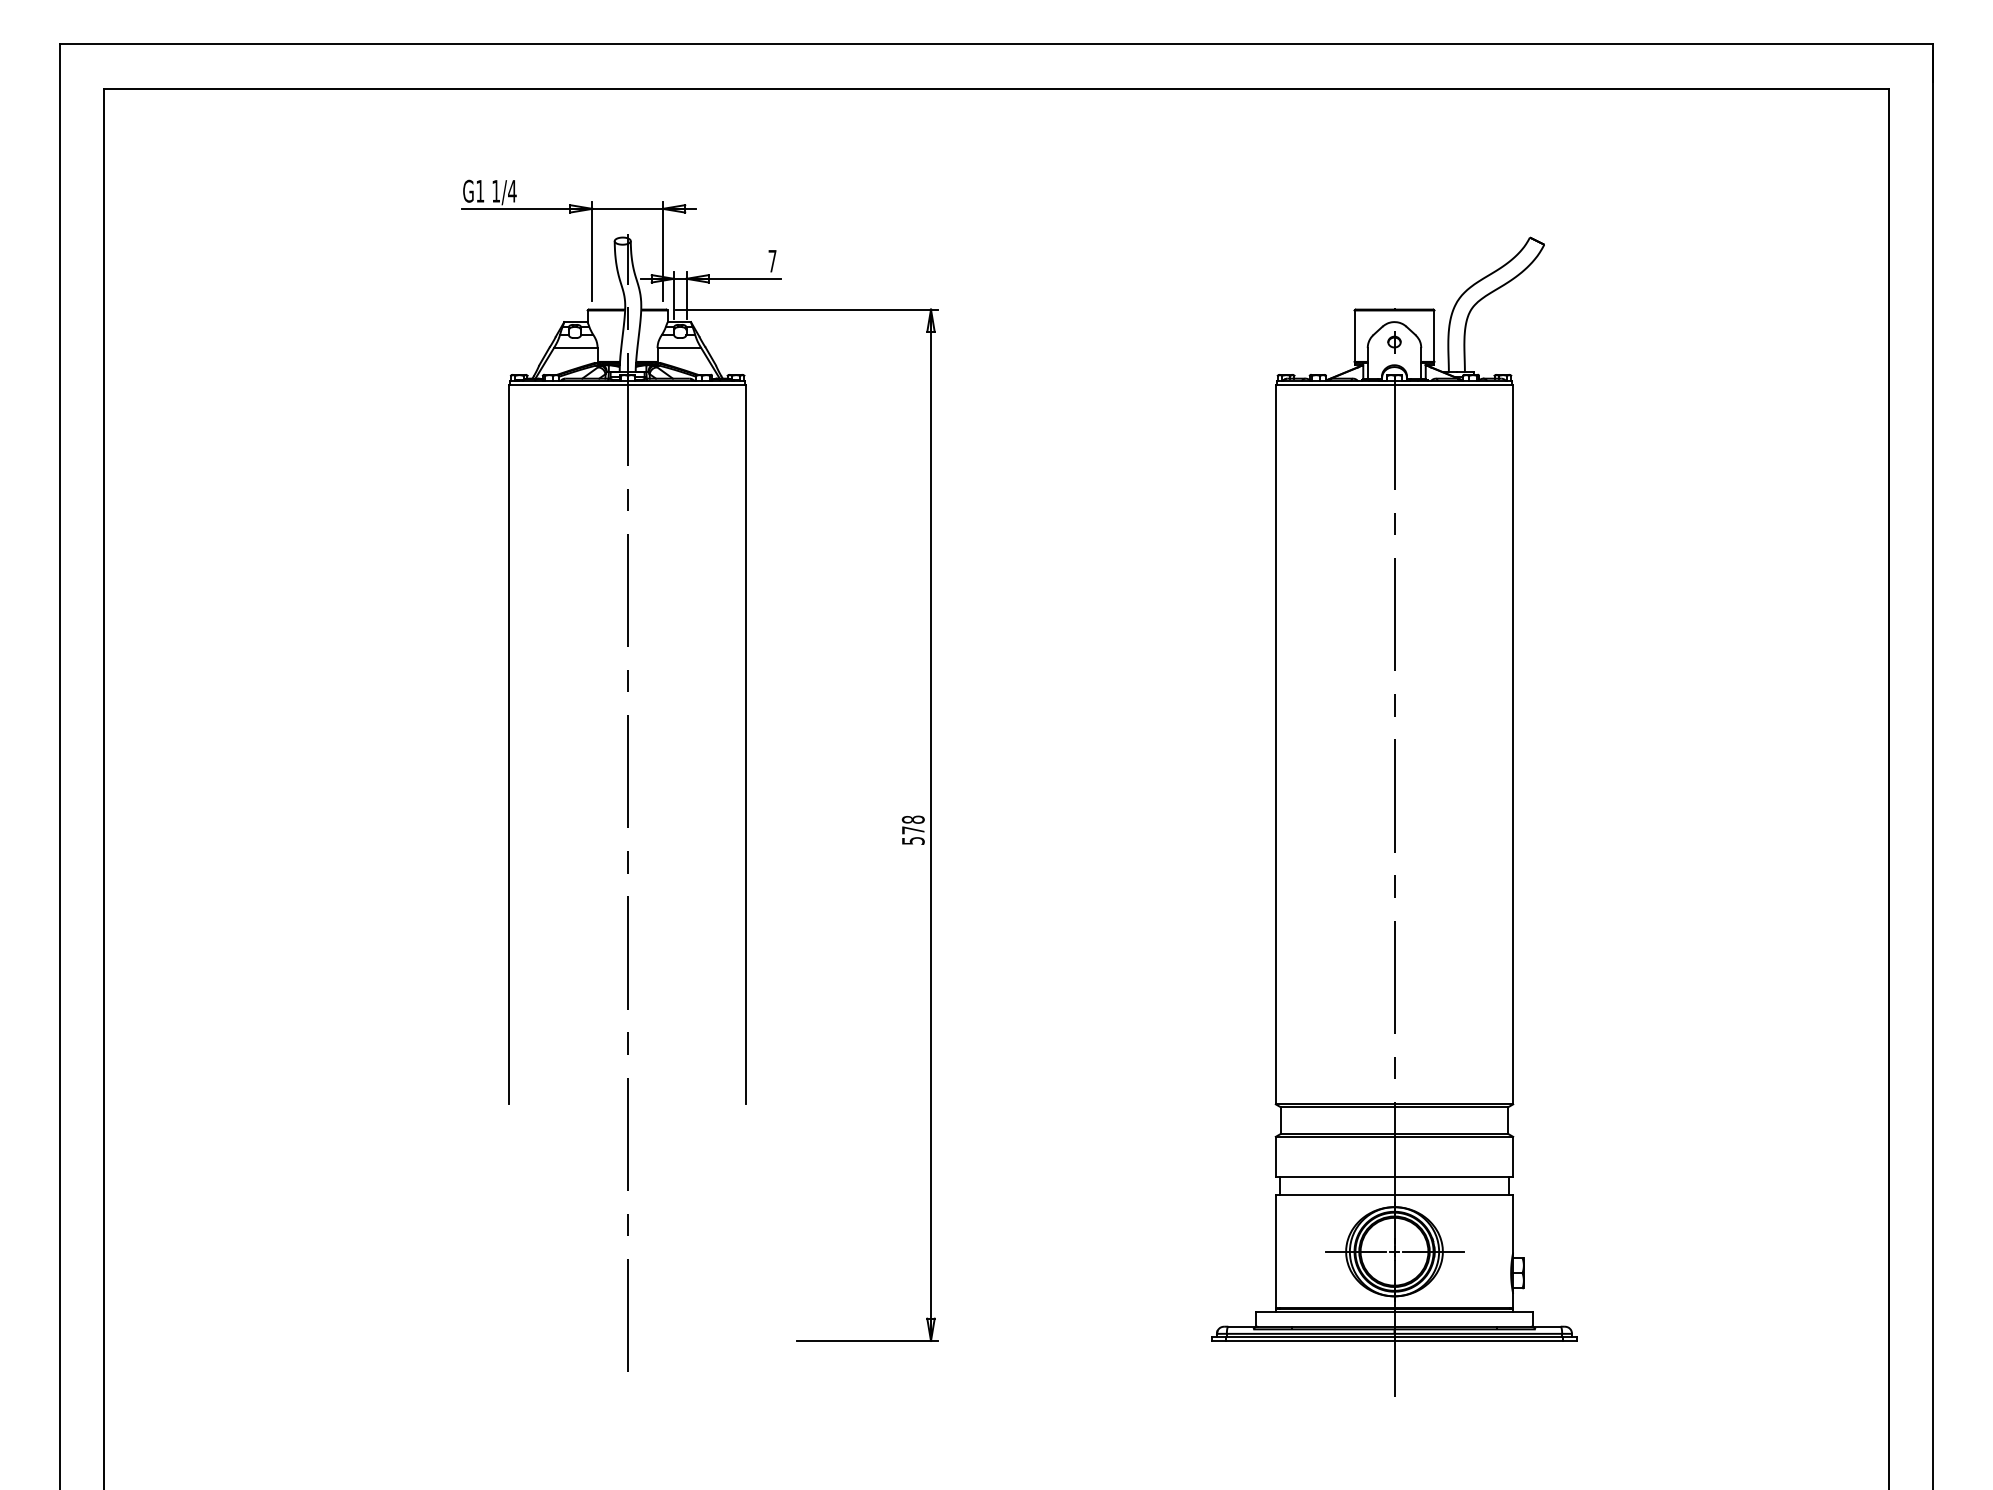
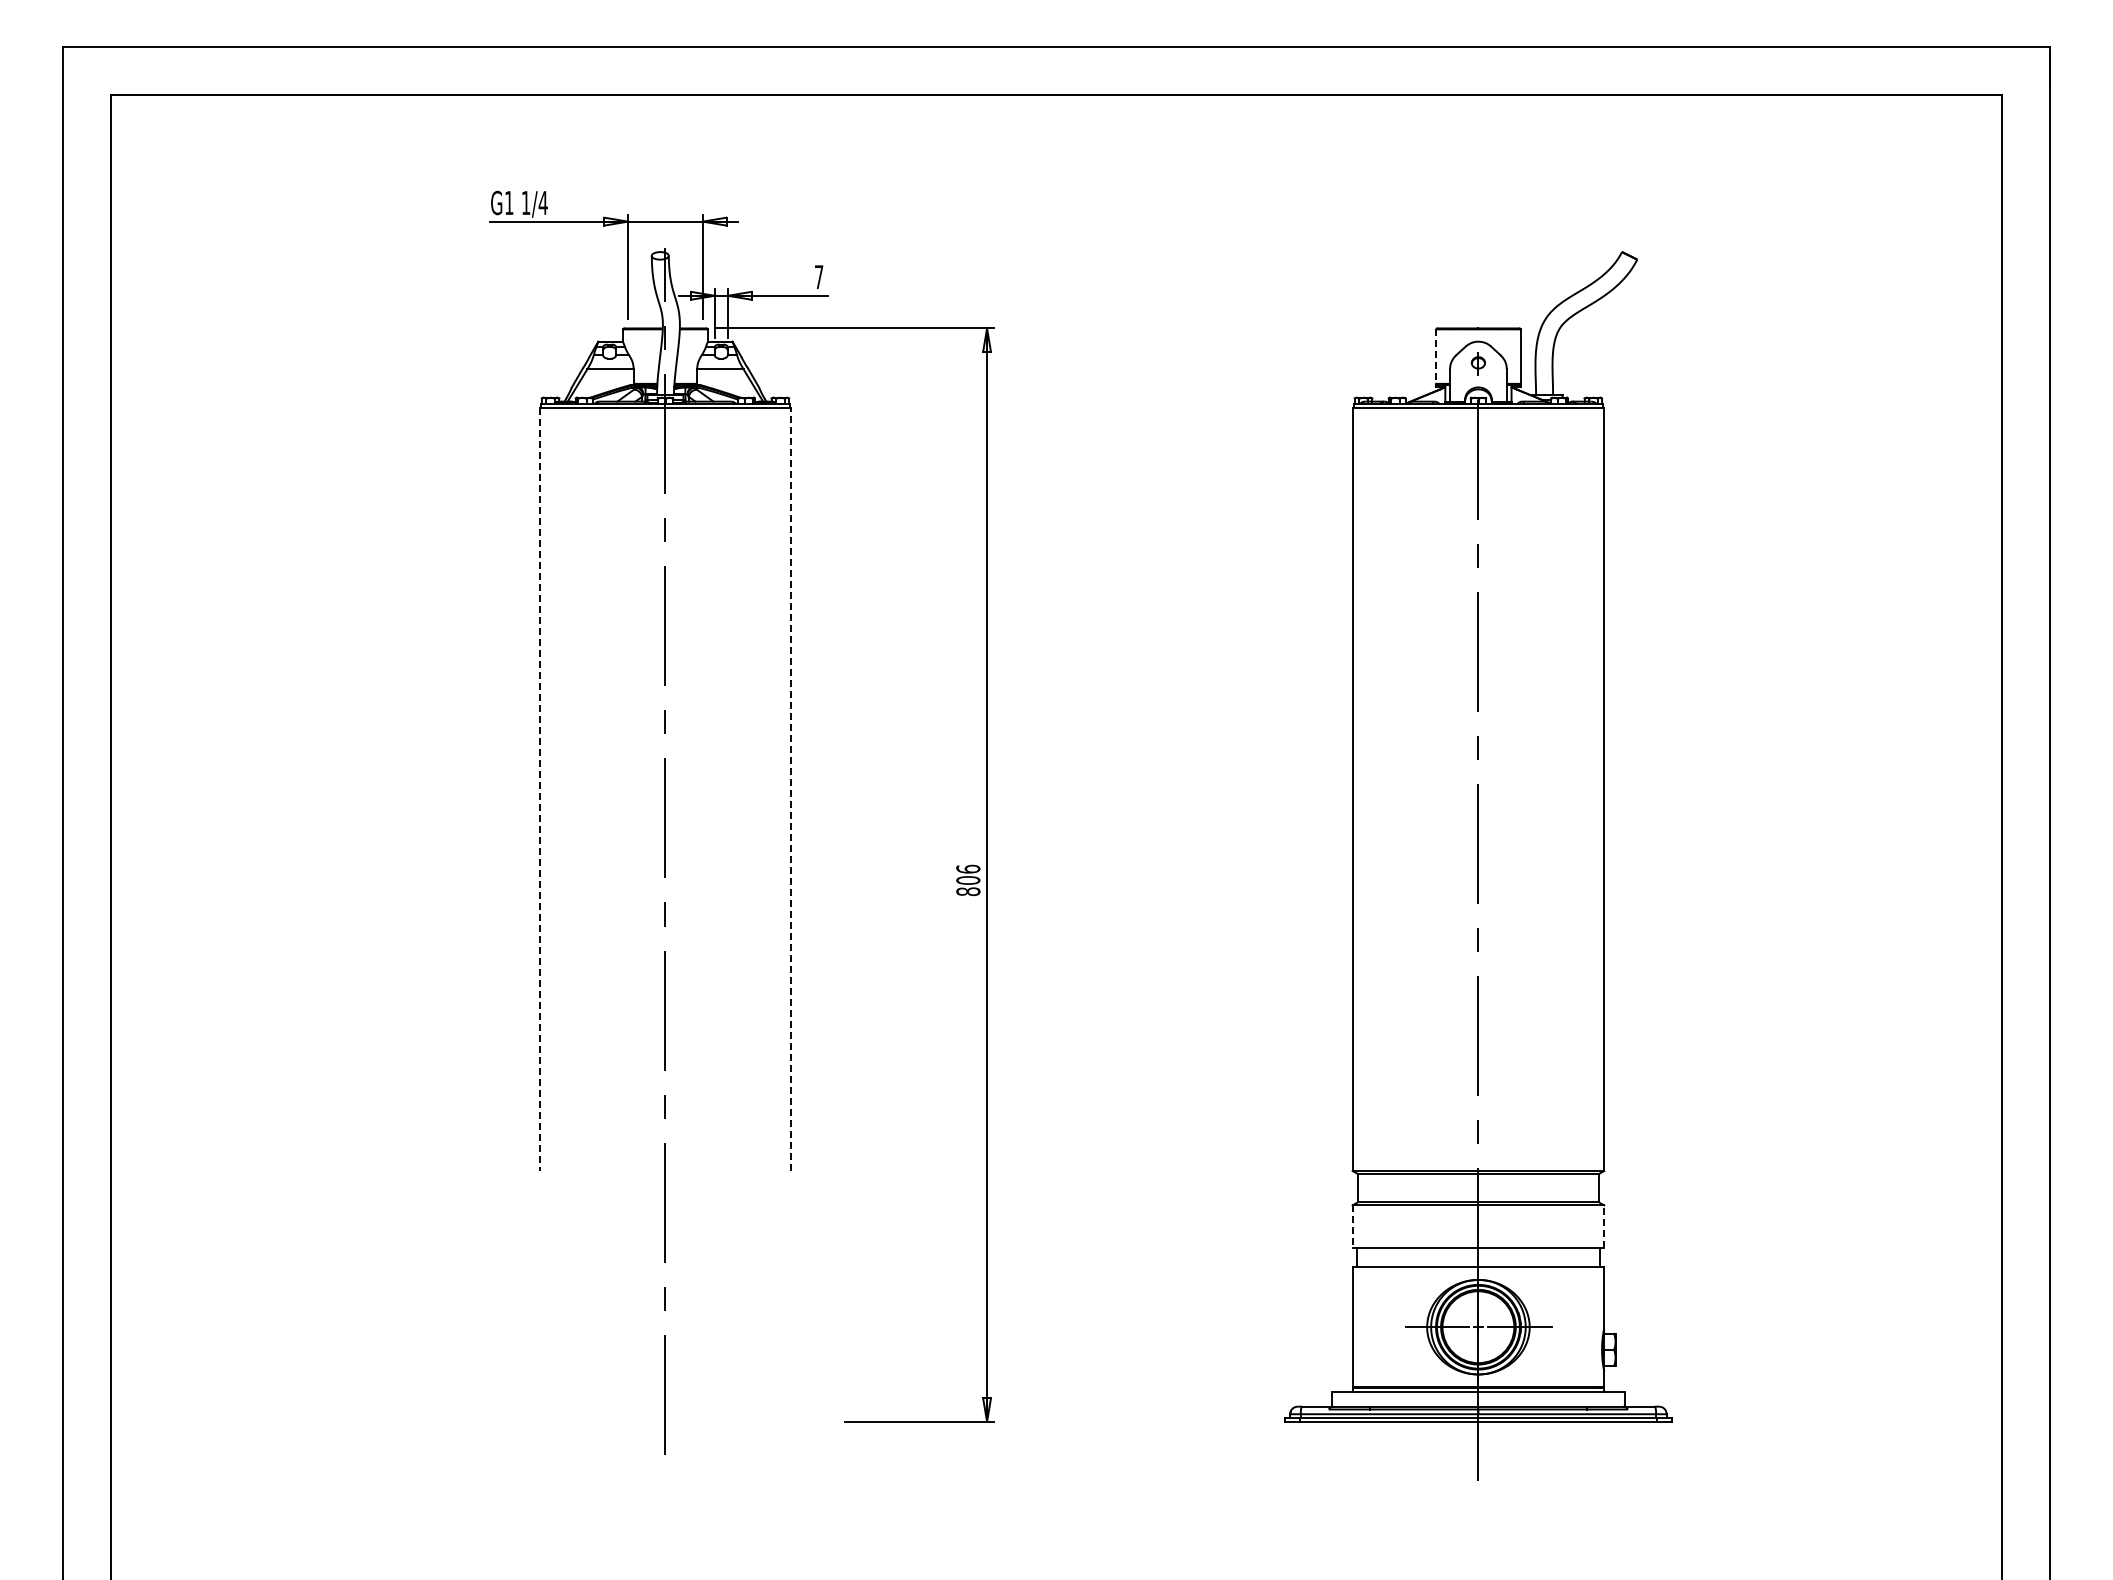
line: (1354, 337) -> (1436, 357), solid -> dashed
line: (746, 744) -> (791, 789), solid -> dashed
line: (508, 745) -> (539, 790), solid -> dashed
text: (913, 830) -> (968, 880), 578 -> 806
line: (1513, 1156) -> (1604, 1226), solid -> dashed
line: (1275, 1157) -> (1352, 1227), solid -> dashed

